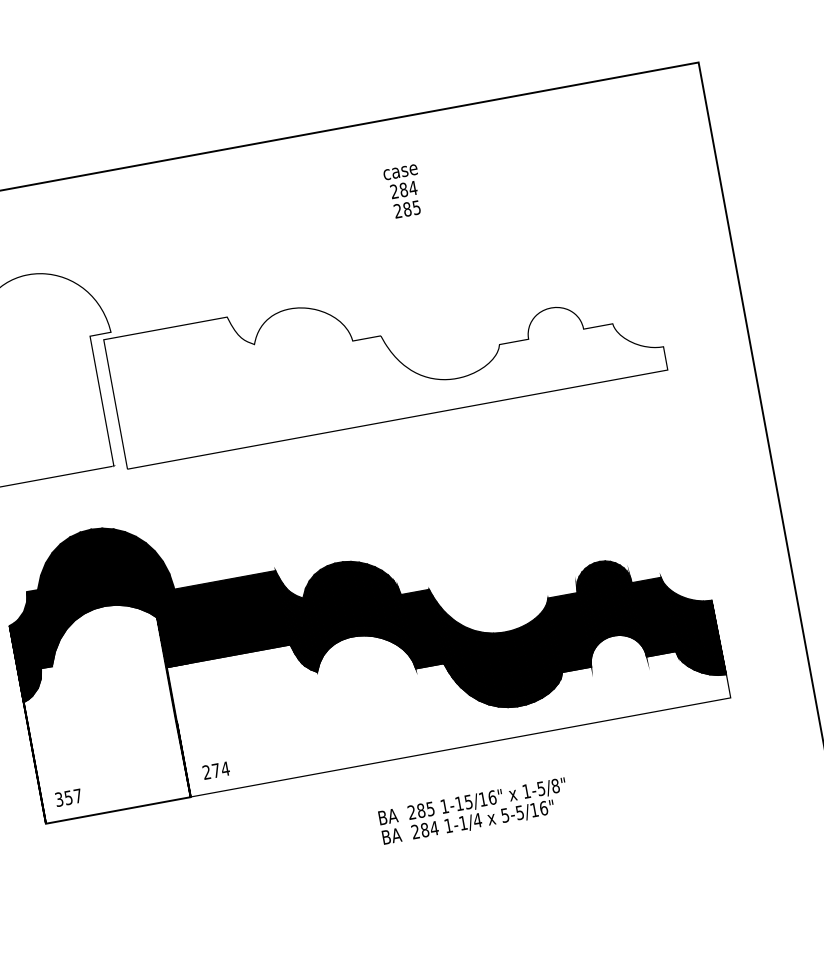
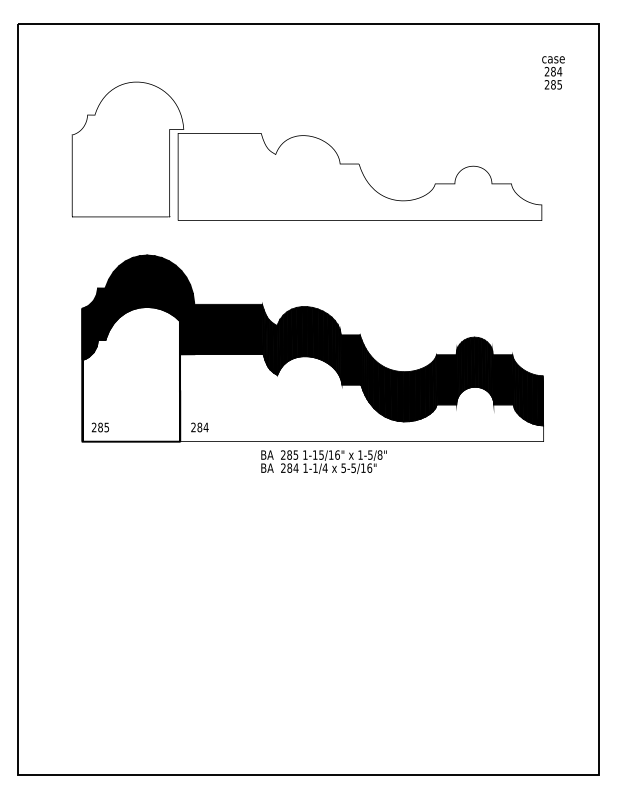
text: (404, 191) -> (553, 72), moved
text: (215, 770) -> (199, 427), 274 -> 284
text: (68, 797) -> (100, 427), 357 -> 285
text: (473, 811) -> (323, 461), moved

